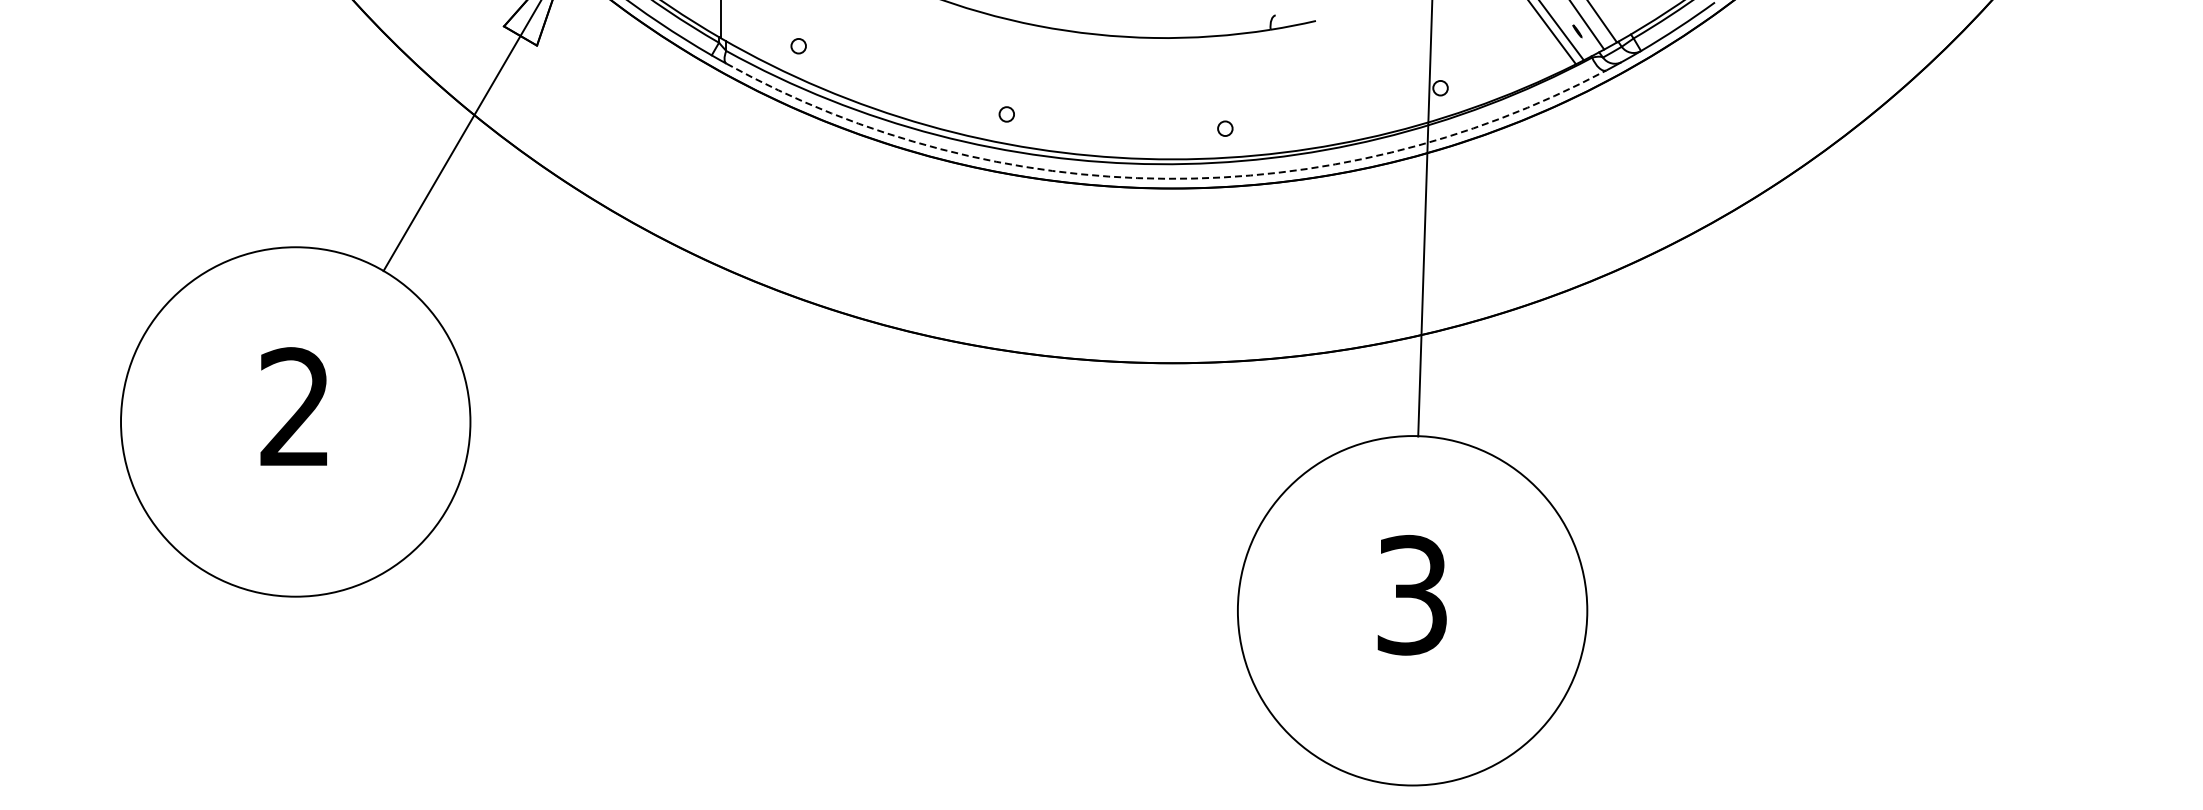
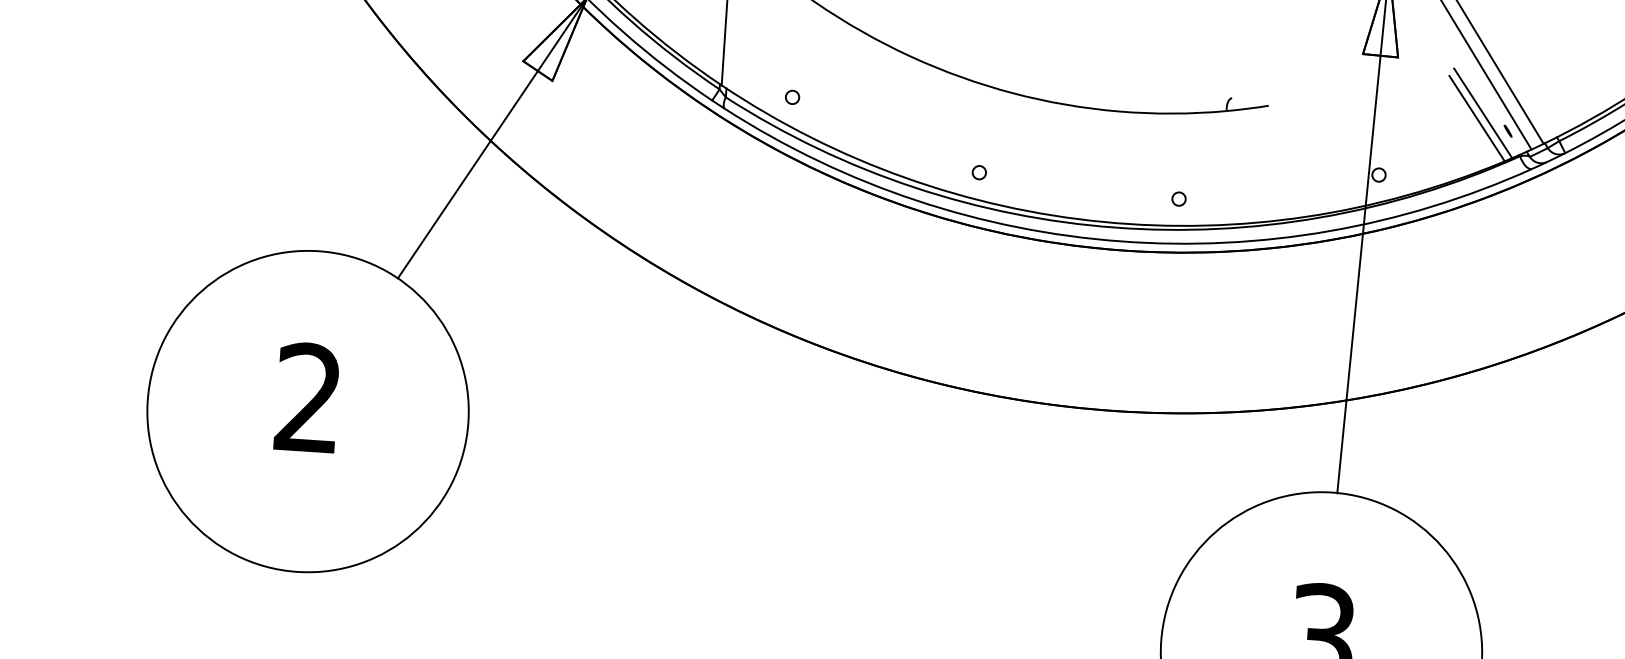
arc: (1165, 178) -> (1121, 241), dashed -> solid

